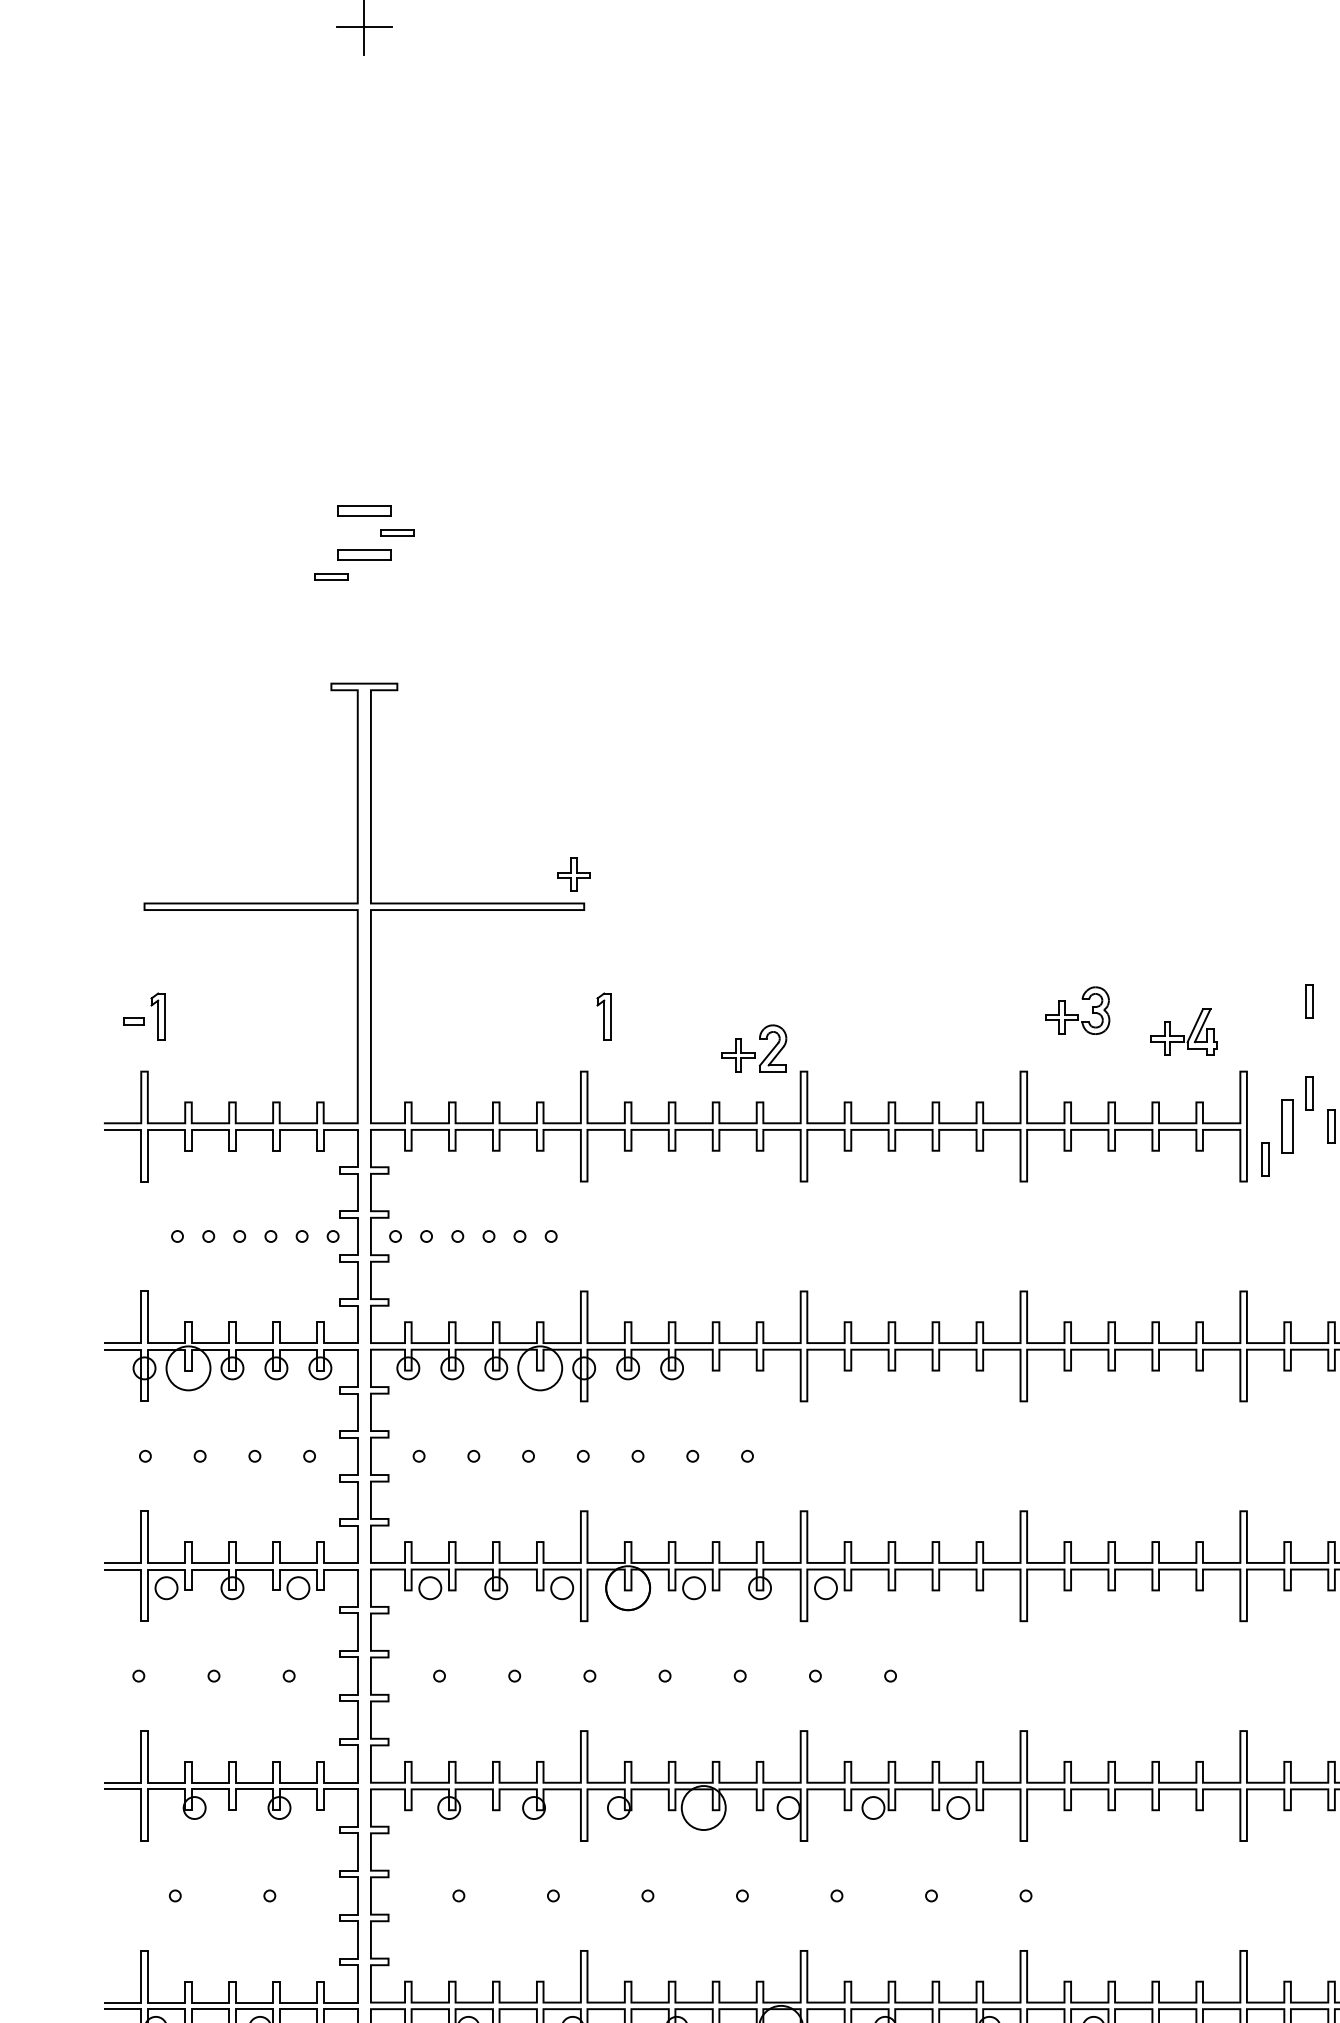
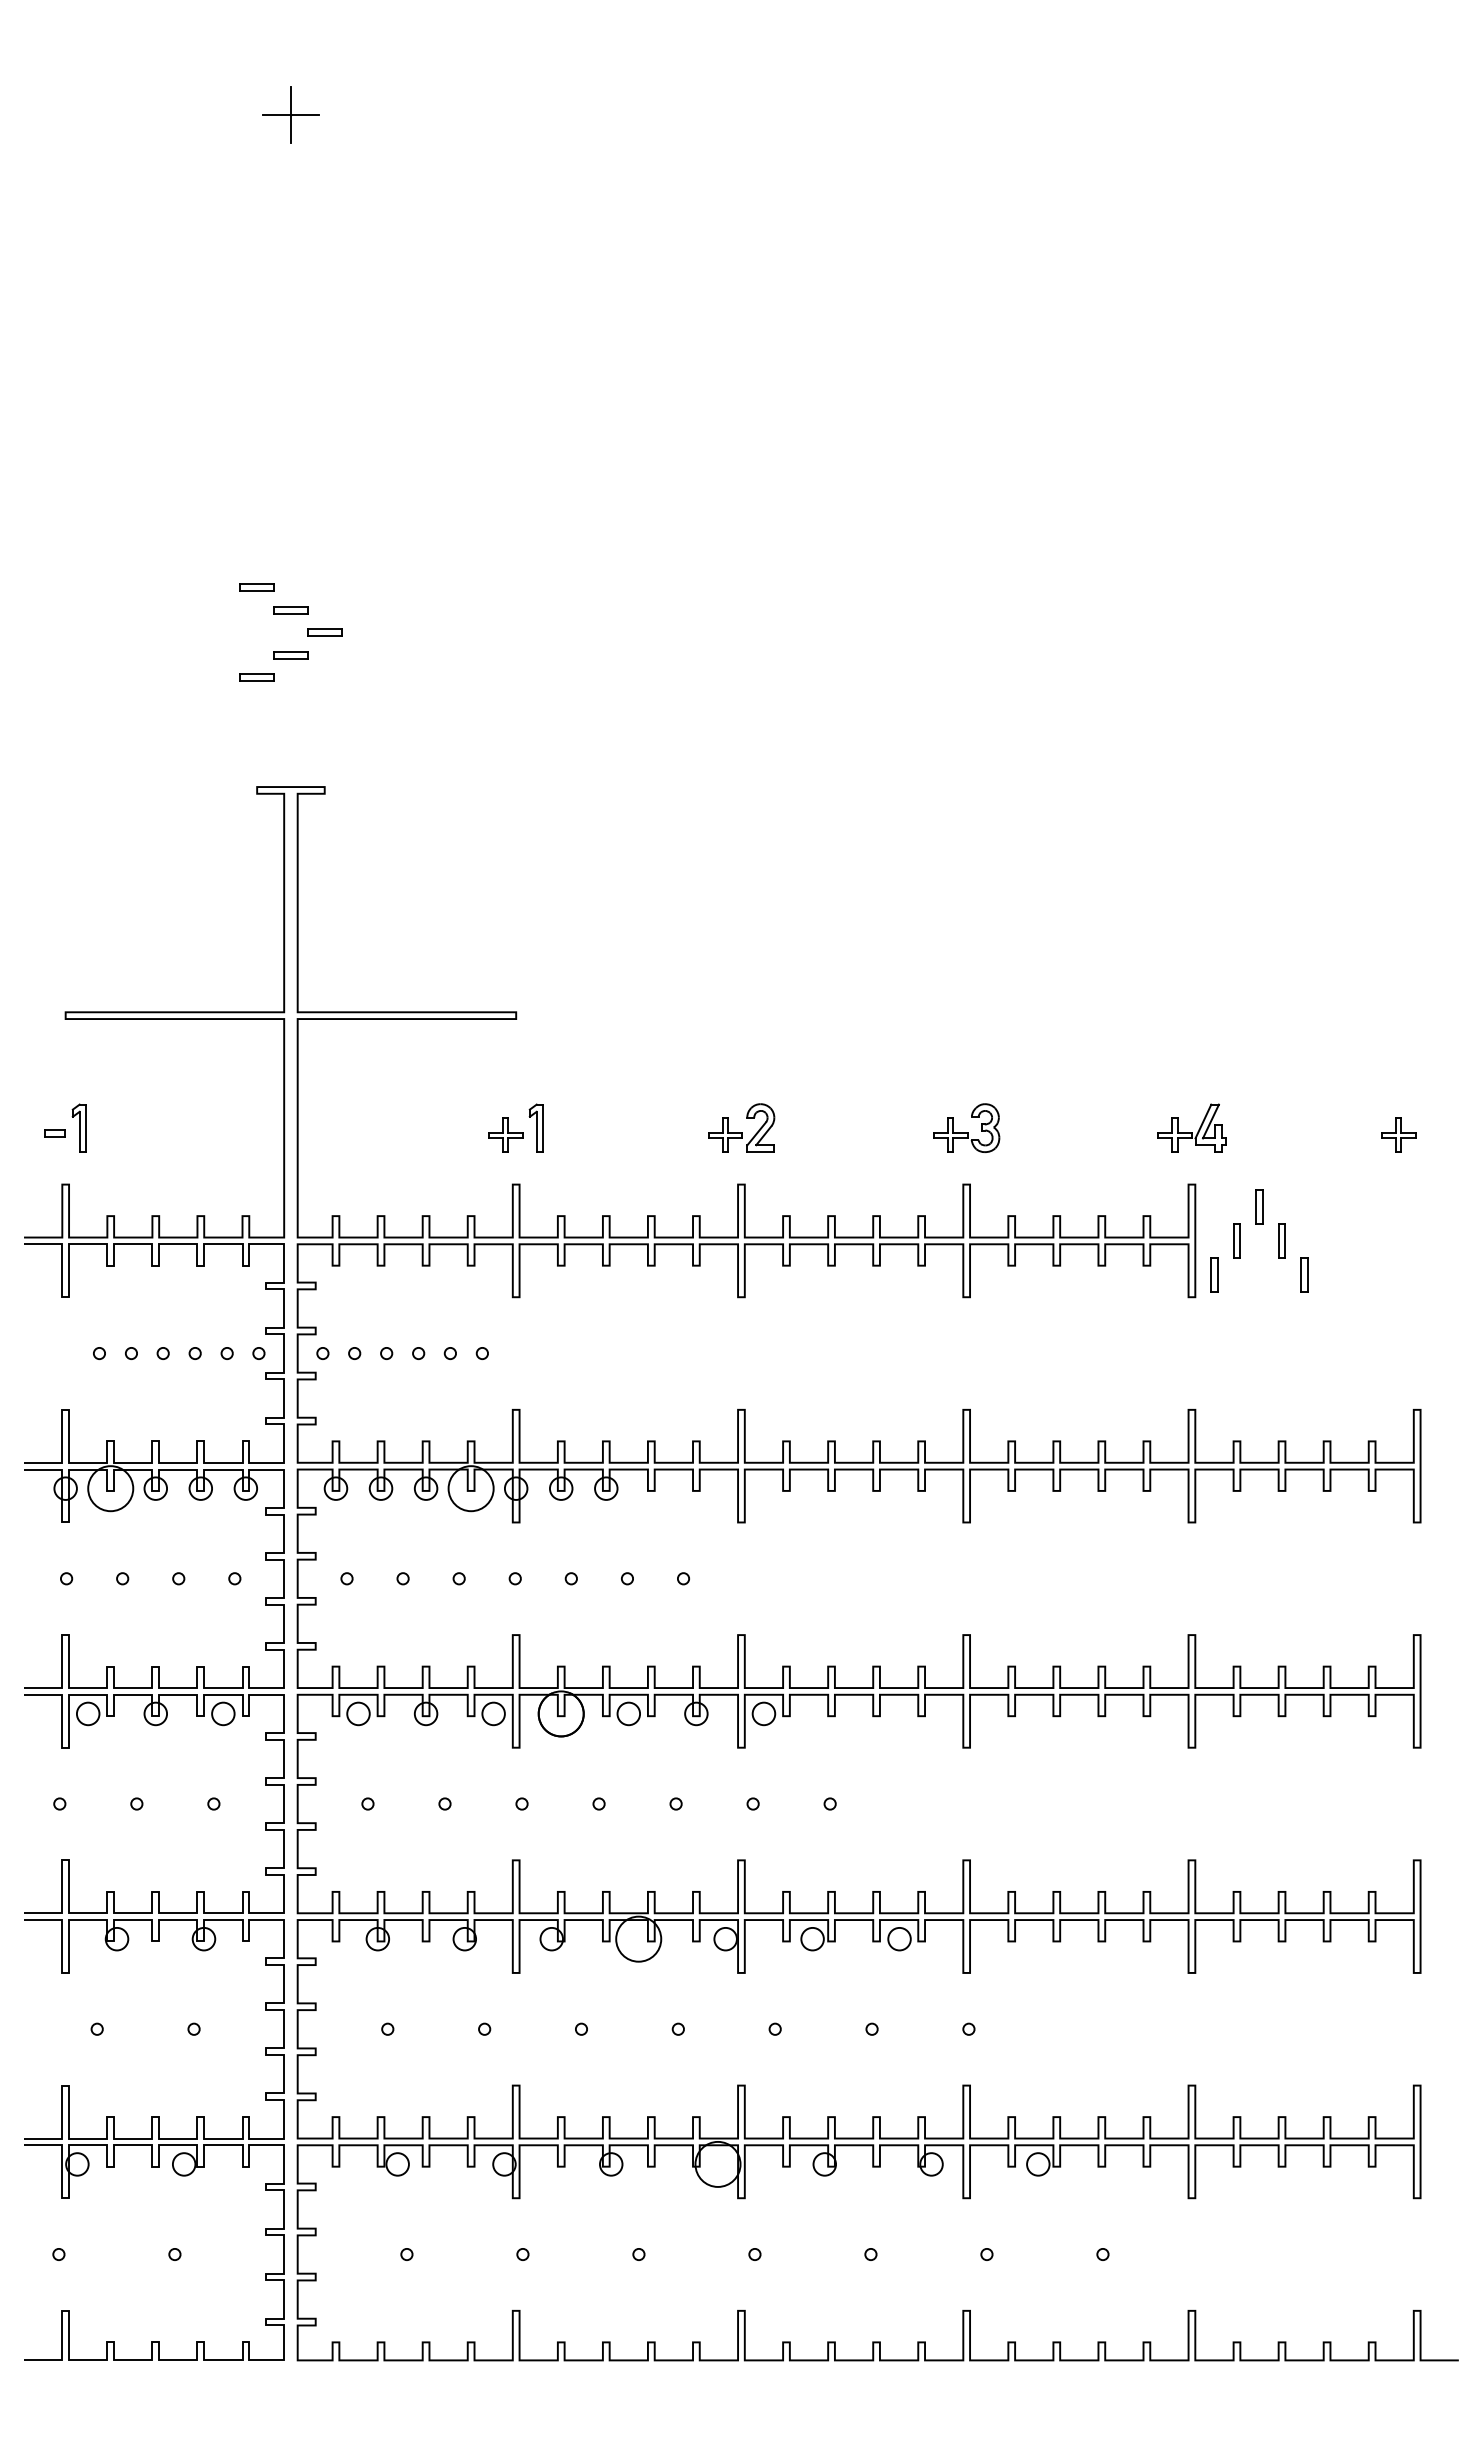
part: (330, 488) -> (256, 587), added
part: (363, 511) -> (290, 610), size x0.62
part: (363, 555) -> (290, 655), size x0.62
part: (573, 874) -> (505, 1134), moved
part: (1309, 1001) -> (1259, 1112), removed
part: (1077, 1010) -> (966, 1127), moved
part: (1183, 1031) -> (1191, 1127), moved
part: (754, 1048) -> (741, 1127), moved
part: (1287, 1126) -> (1236, 1240), size x0.62

